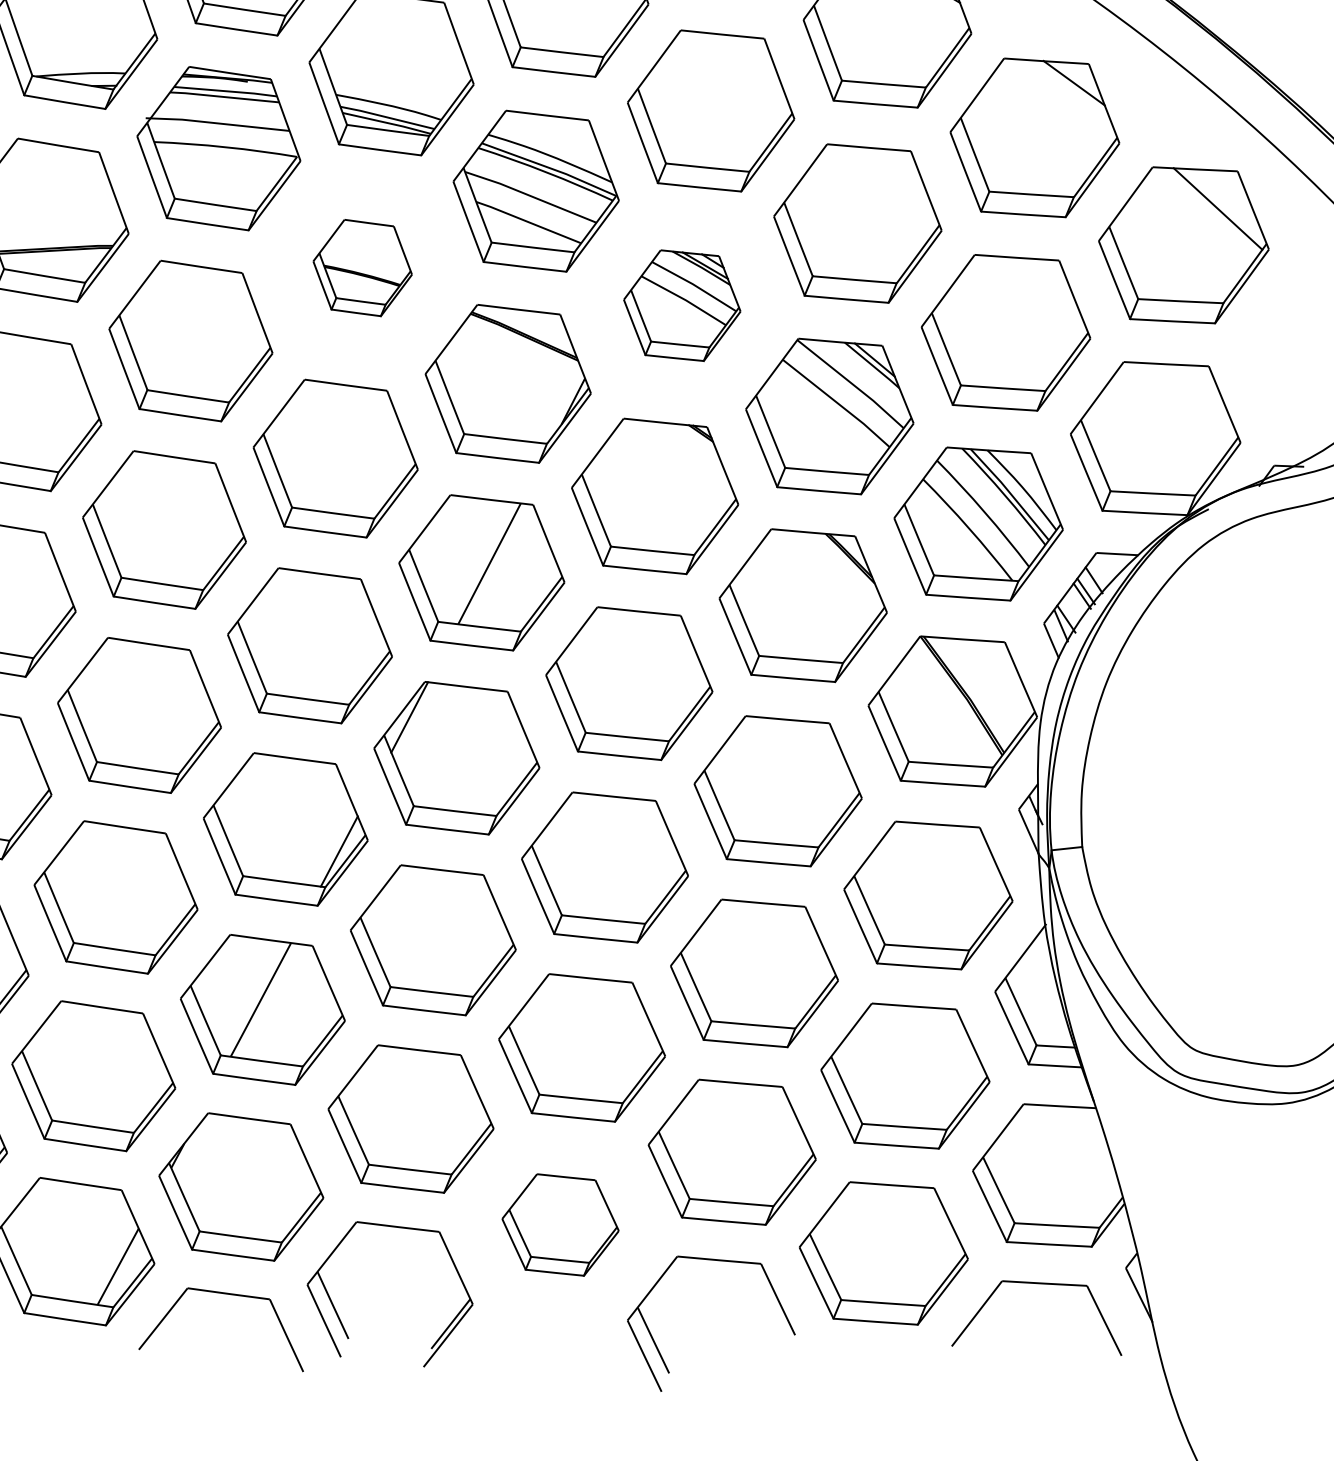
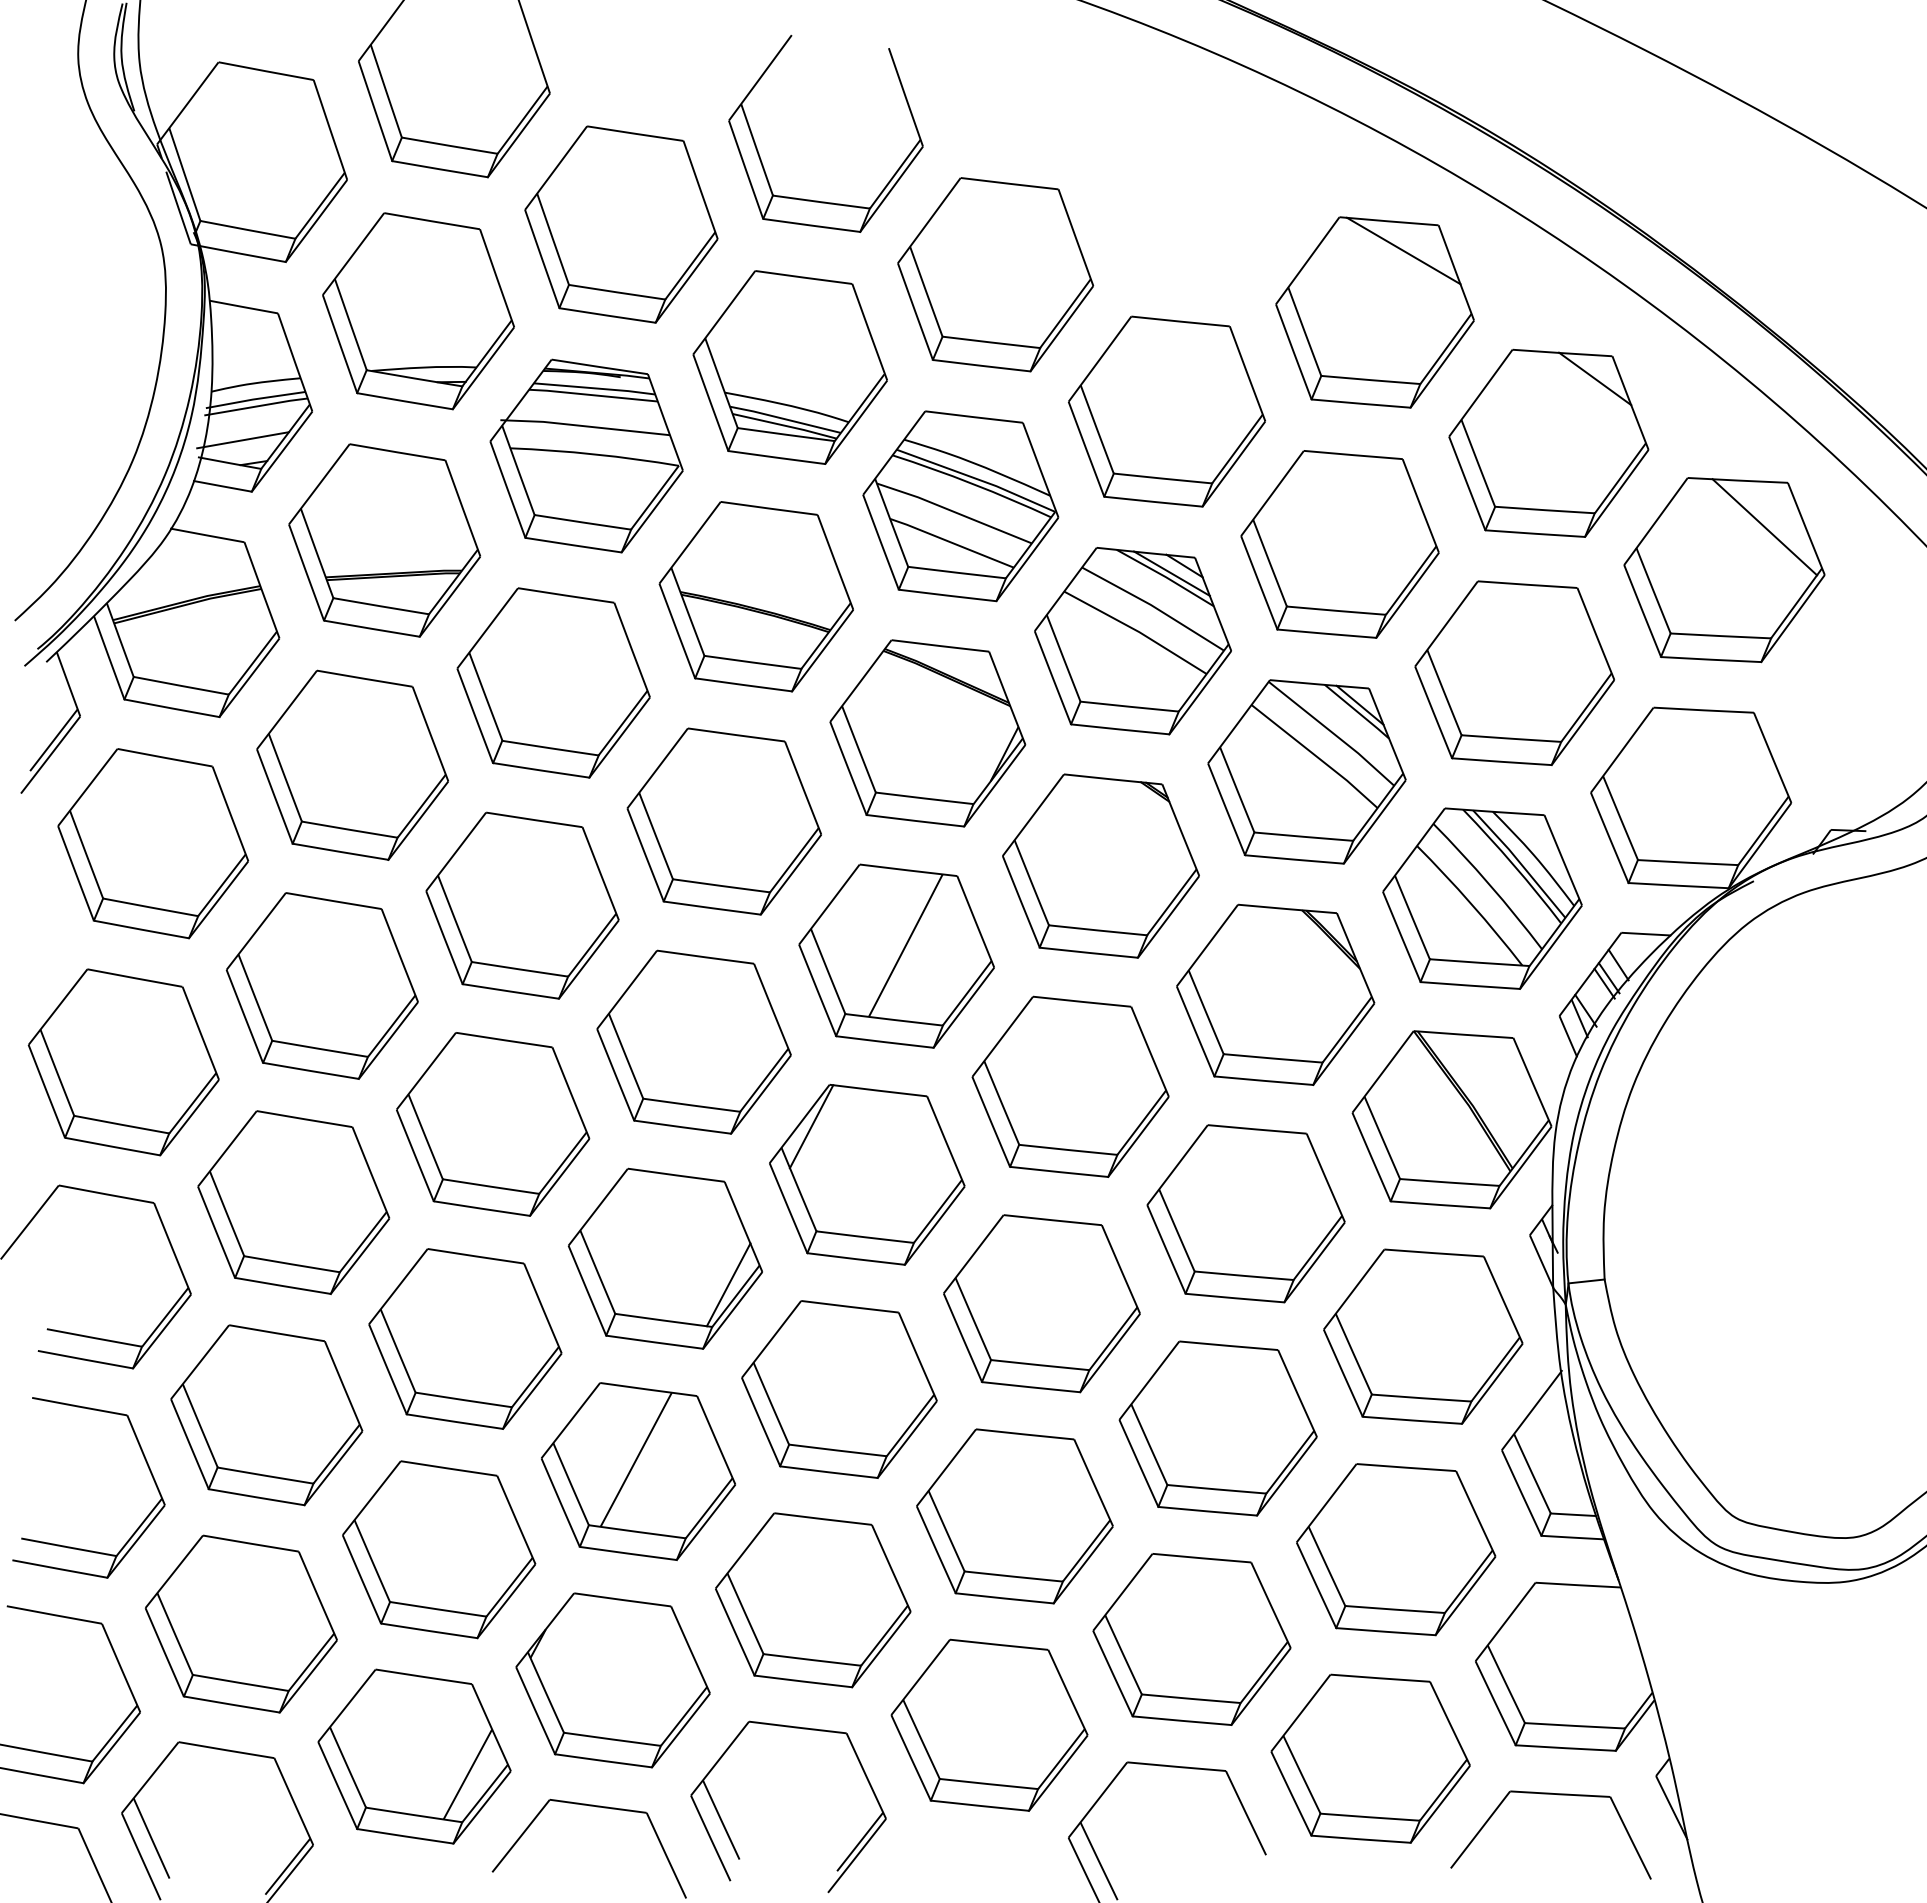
part: (362, 267) -> (755, 596), size x1.67
part: (681, 305) -> (1132, 641), size x1.43
part: (560, 1224) -> (989, 1724), size x1.43

